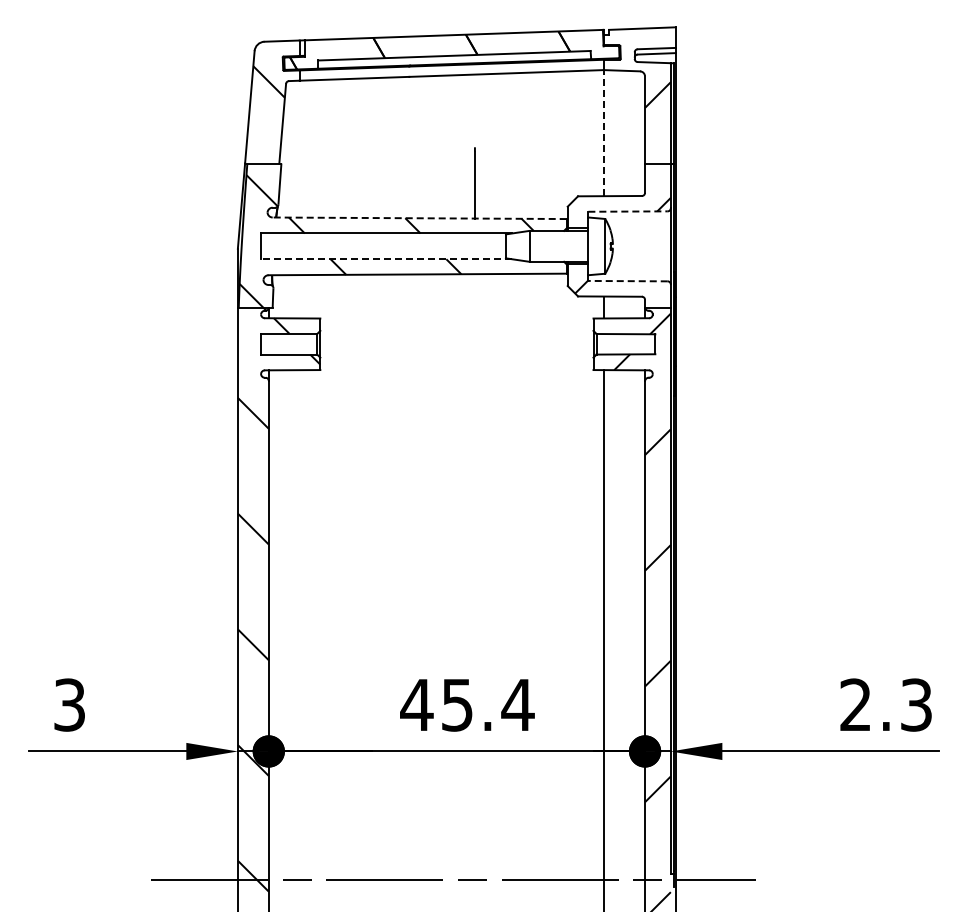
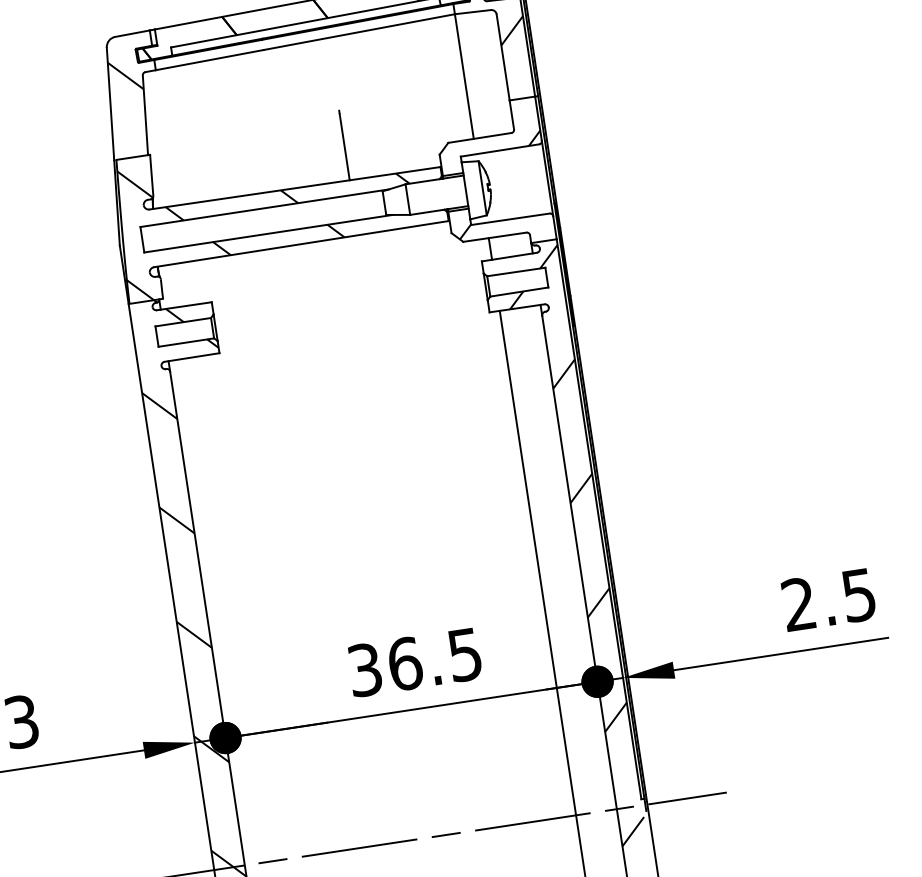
line: (603, 132) -> (463, 75), dashed -> solid
line: (628, 211) -> (500, 150), dashed -> solid
line: (419, 218) -> (294, 188), dashed -> solid
line: (386, 259) -> (268, 234), dashed -> solid
line: (628, 281) -> (510, 219), dashed -> solid
text: (467, 704) -> (415, 661), 45.4 -> 36.5
text: (916, 704) -> (858, 594), 2.3 -> 2.5

